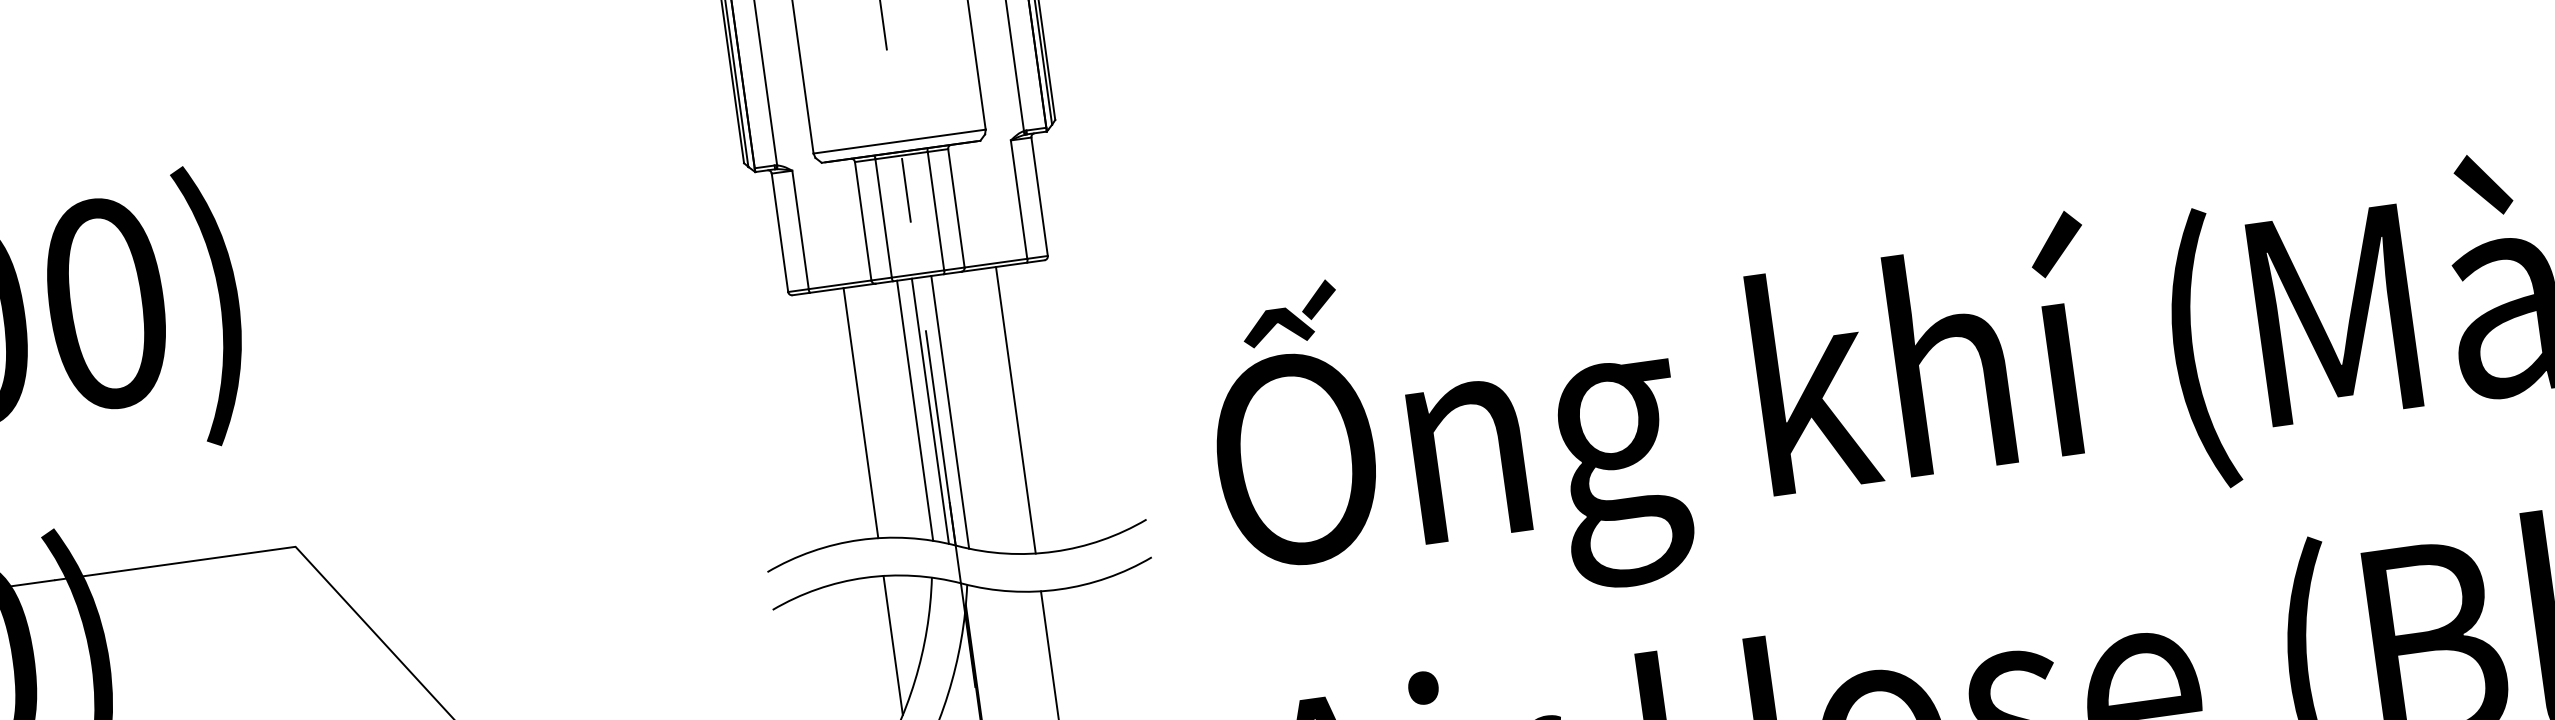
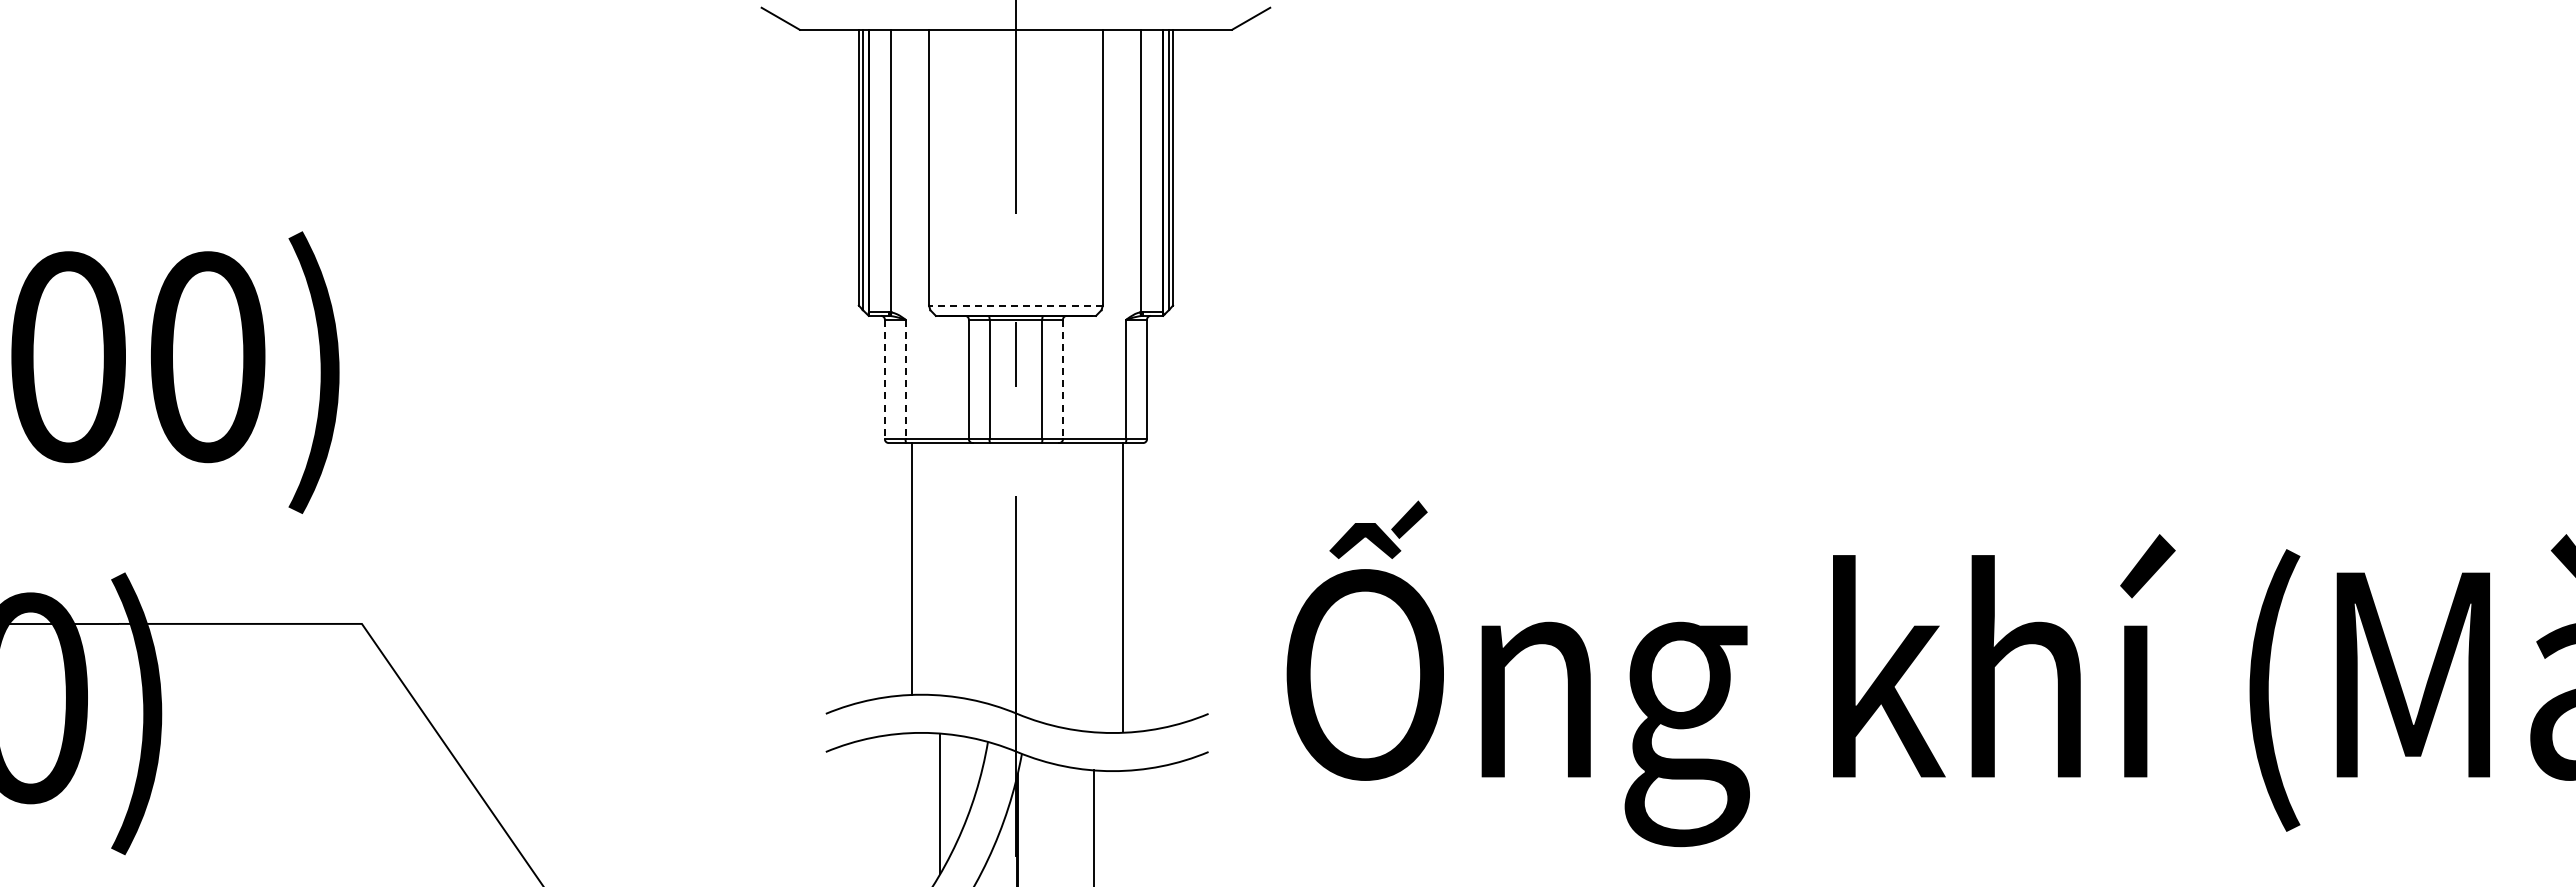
line: (899, 141) -> (1015, 305), solid -> dashed
line: (956, 208) -> (1063, 379), solid -> dashed
line: (800, 230) -> (905, 379), solid -> dashed
line: (779, 232) -> (884, 379), solid -> dashed
line: (915, 410) -> (994, 574), removed
line: (930, 410) -> (1009, 576), removed
line: (1016, 410) -> (1123, 587), moved
line: (949, 412) -> (1028, 580), removed
line: (861, 413) -> (912, 569), moved

